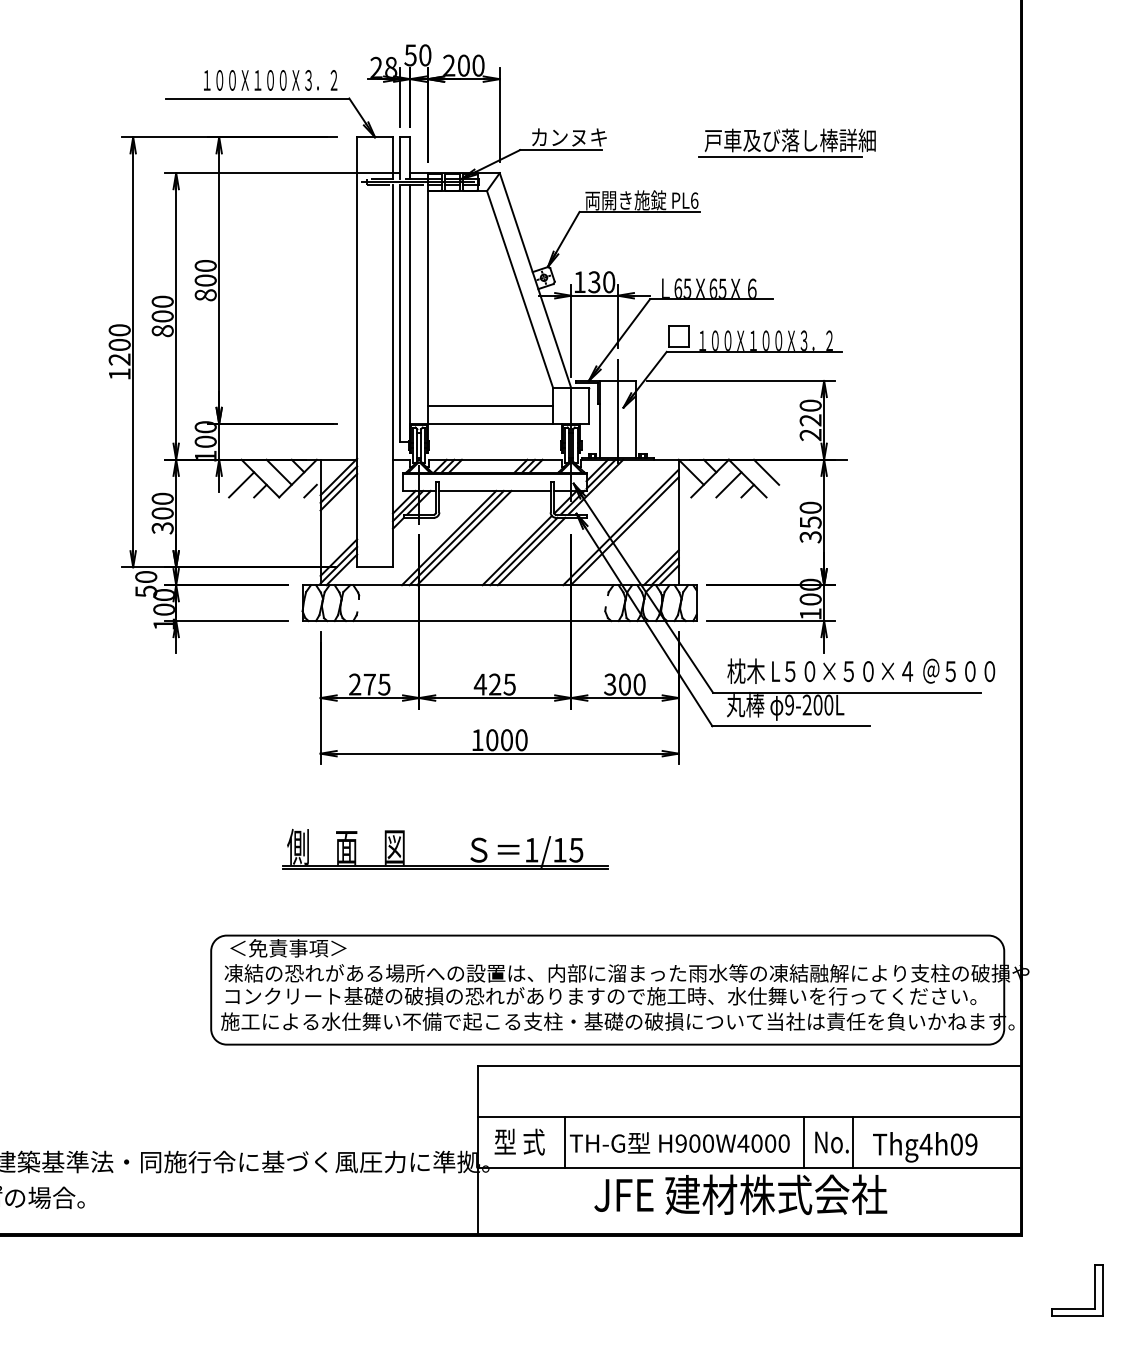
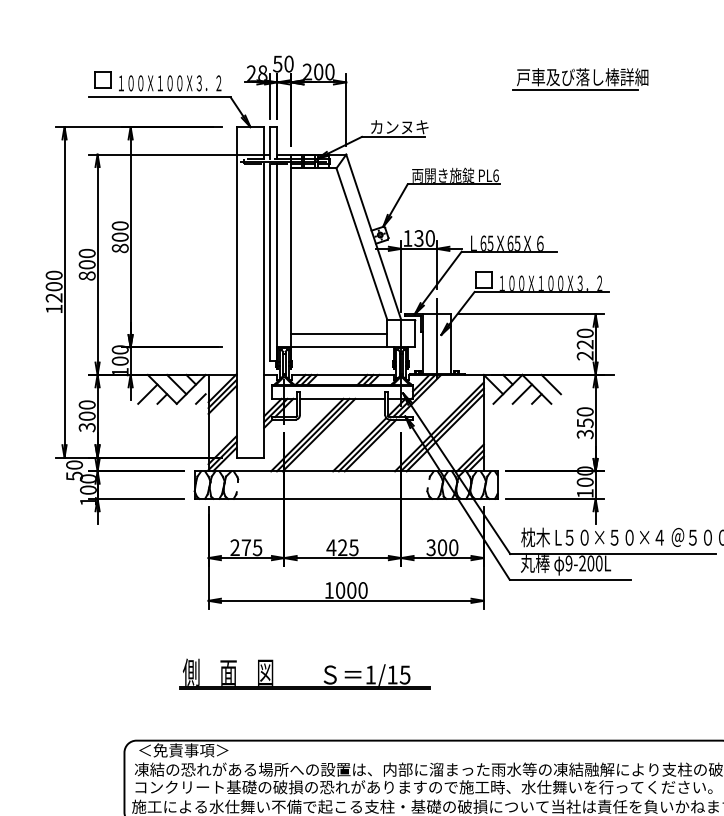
part: (183, 75) -> (103, 79), added
part: (786, 142) -> (579, 78), moved
line: (628, 534) -> (445, 432), added

